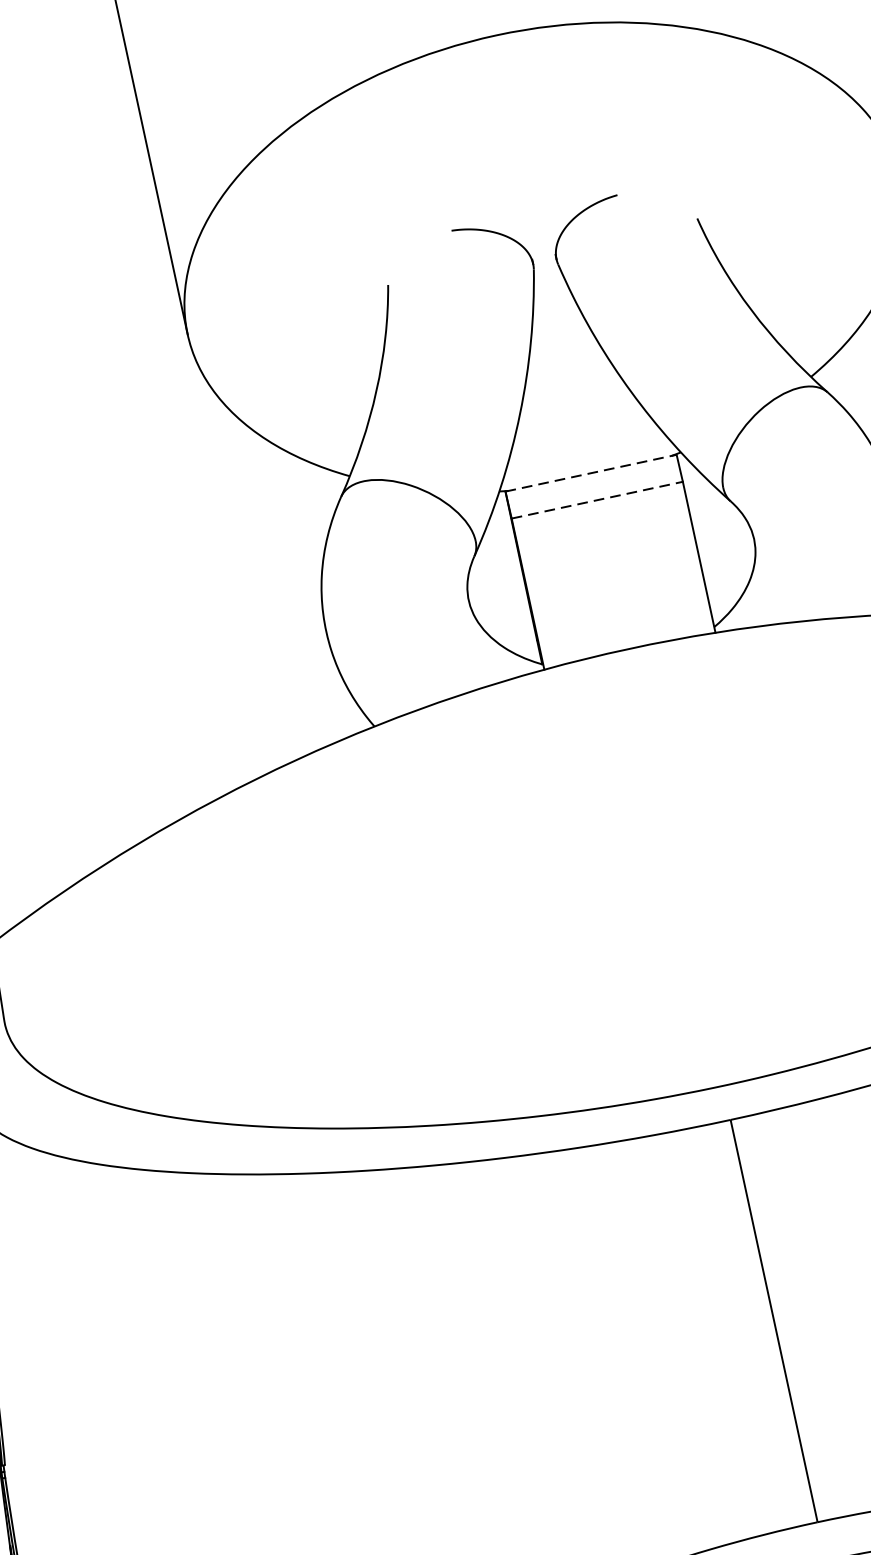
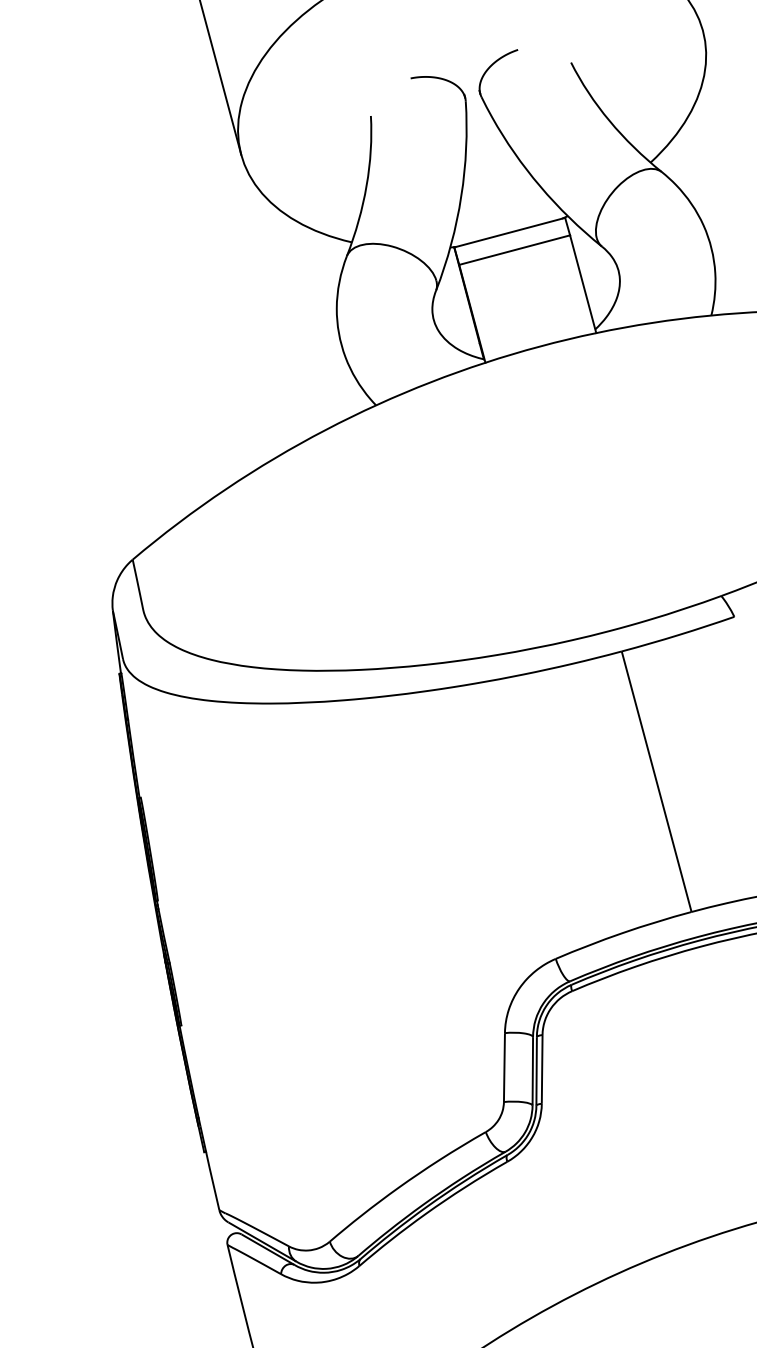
line: (592, 473) -> (510, 232), dashed -> solid
line: (598, 500) -> (515, 250), dashed -> solid

